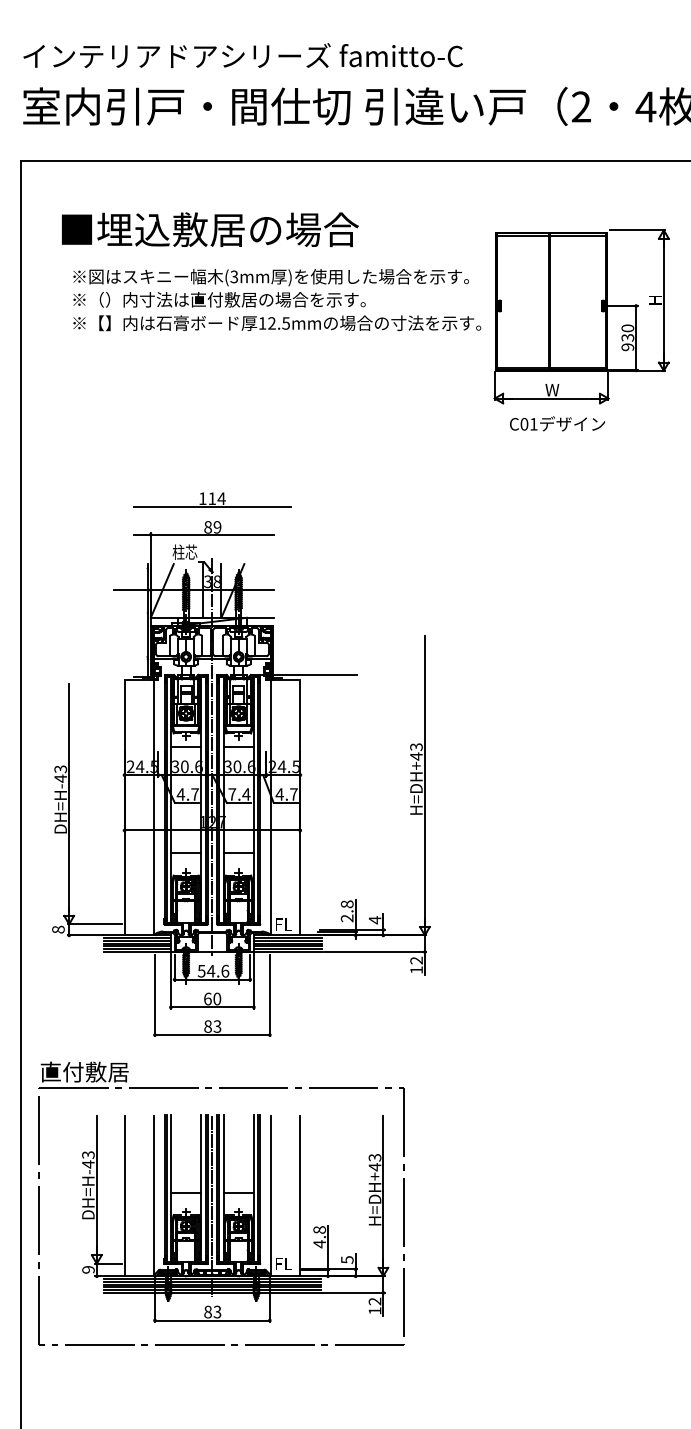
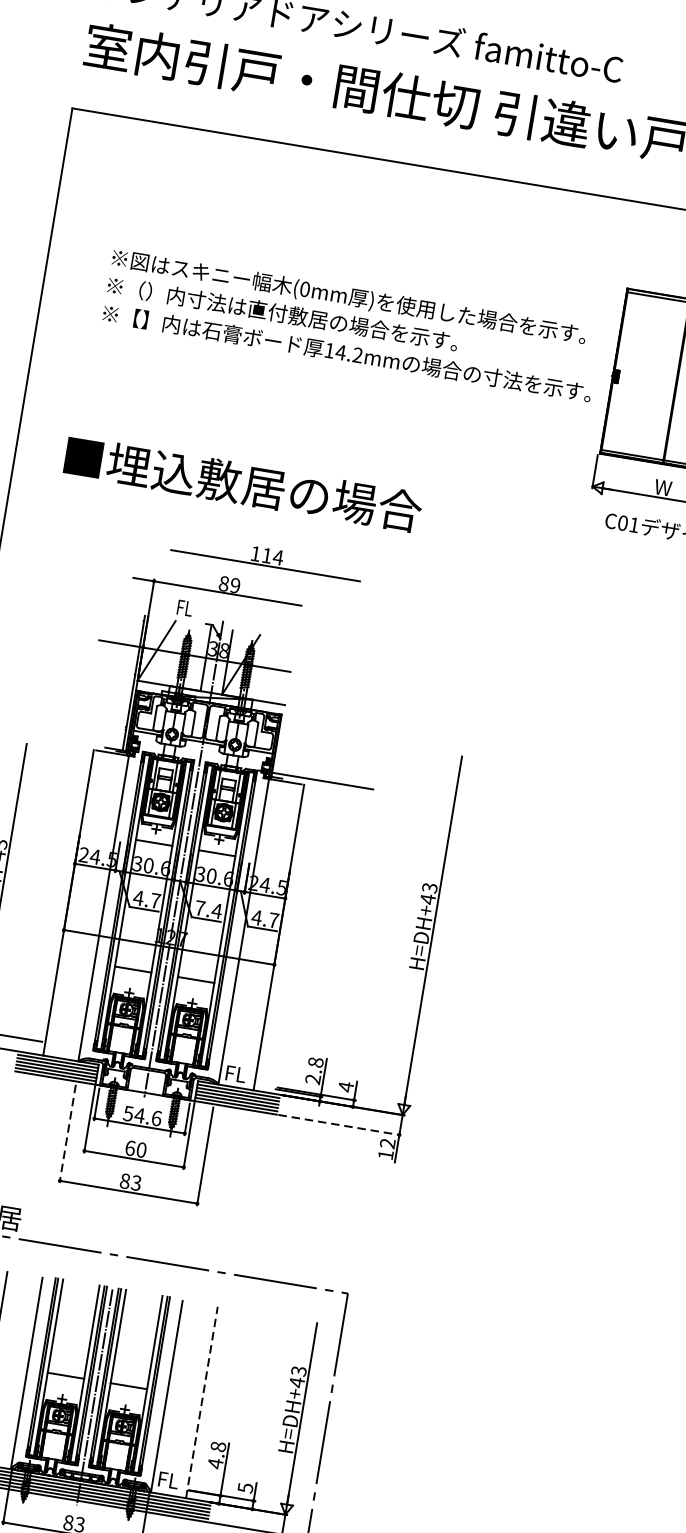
text: (210, 229) -> (243, 483), moved
text: (234, 276) -> (305, 288), (3mm -> (0mm
text: (278, 323) -> (348, 353), 12.5mm -> 14.2mm
part: (212, 499) -> (267, 556), moved
text: (184, 551) -> (191, 608), 柱芯 -> FL
line: (375, 952) -> (340, 1125), solid -> dashed
line: (155, 995) -> (68, 1133), solid -> dashed
line: (300, 1196) -> (202, 1402), solid -> dashed

